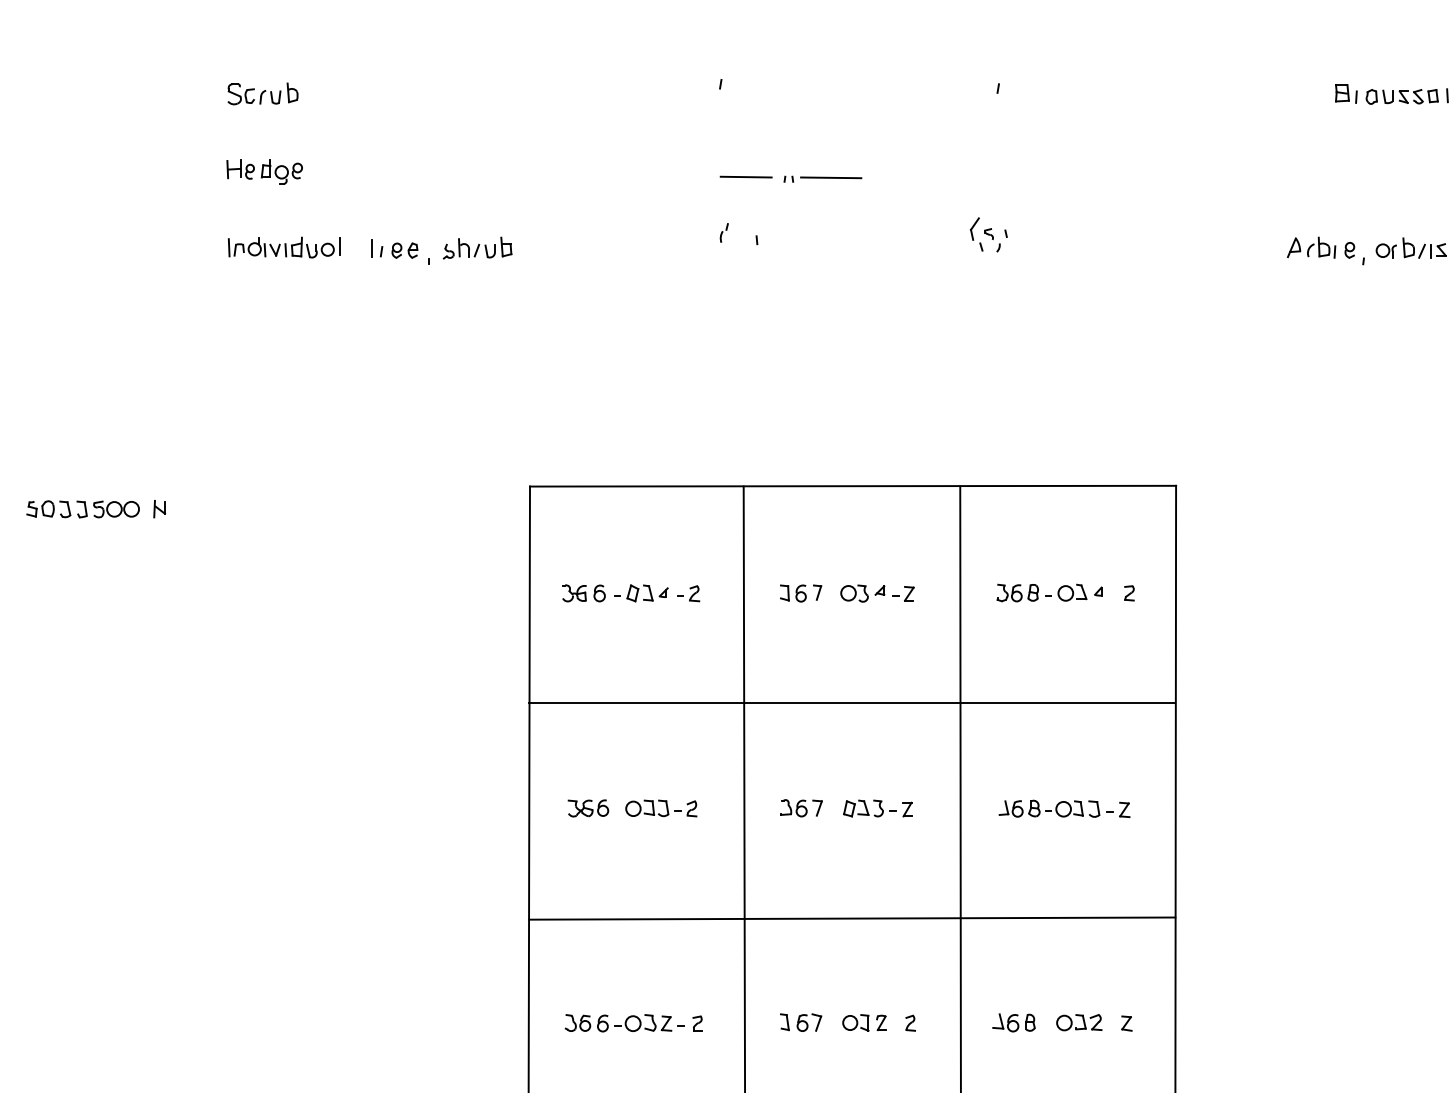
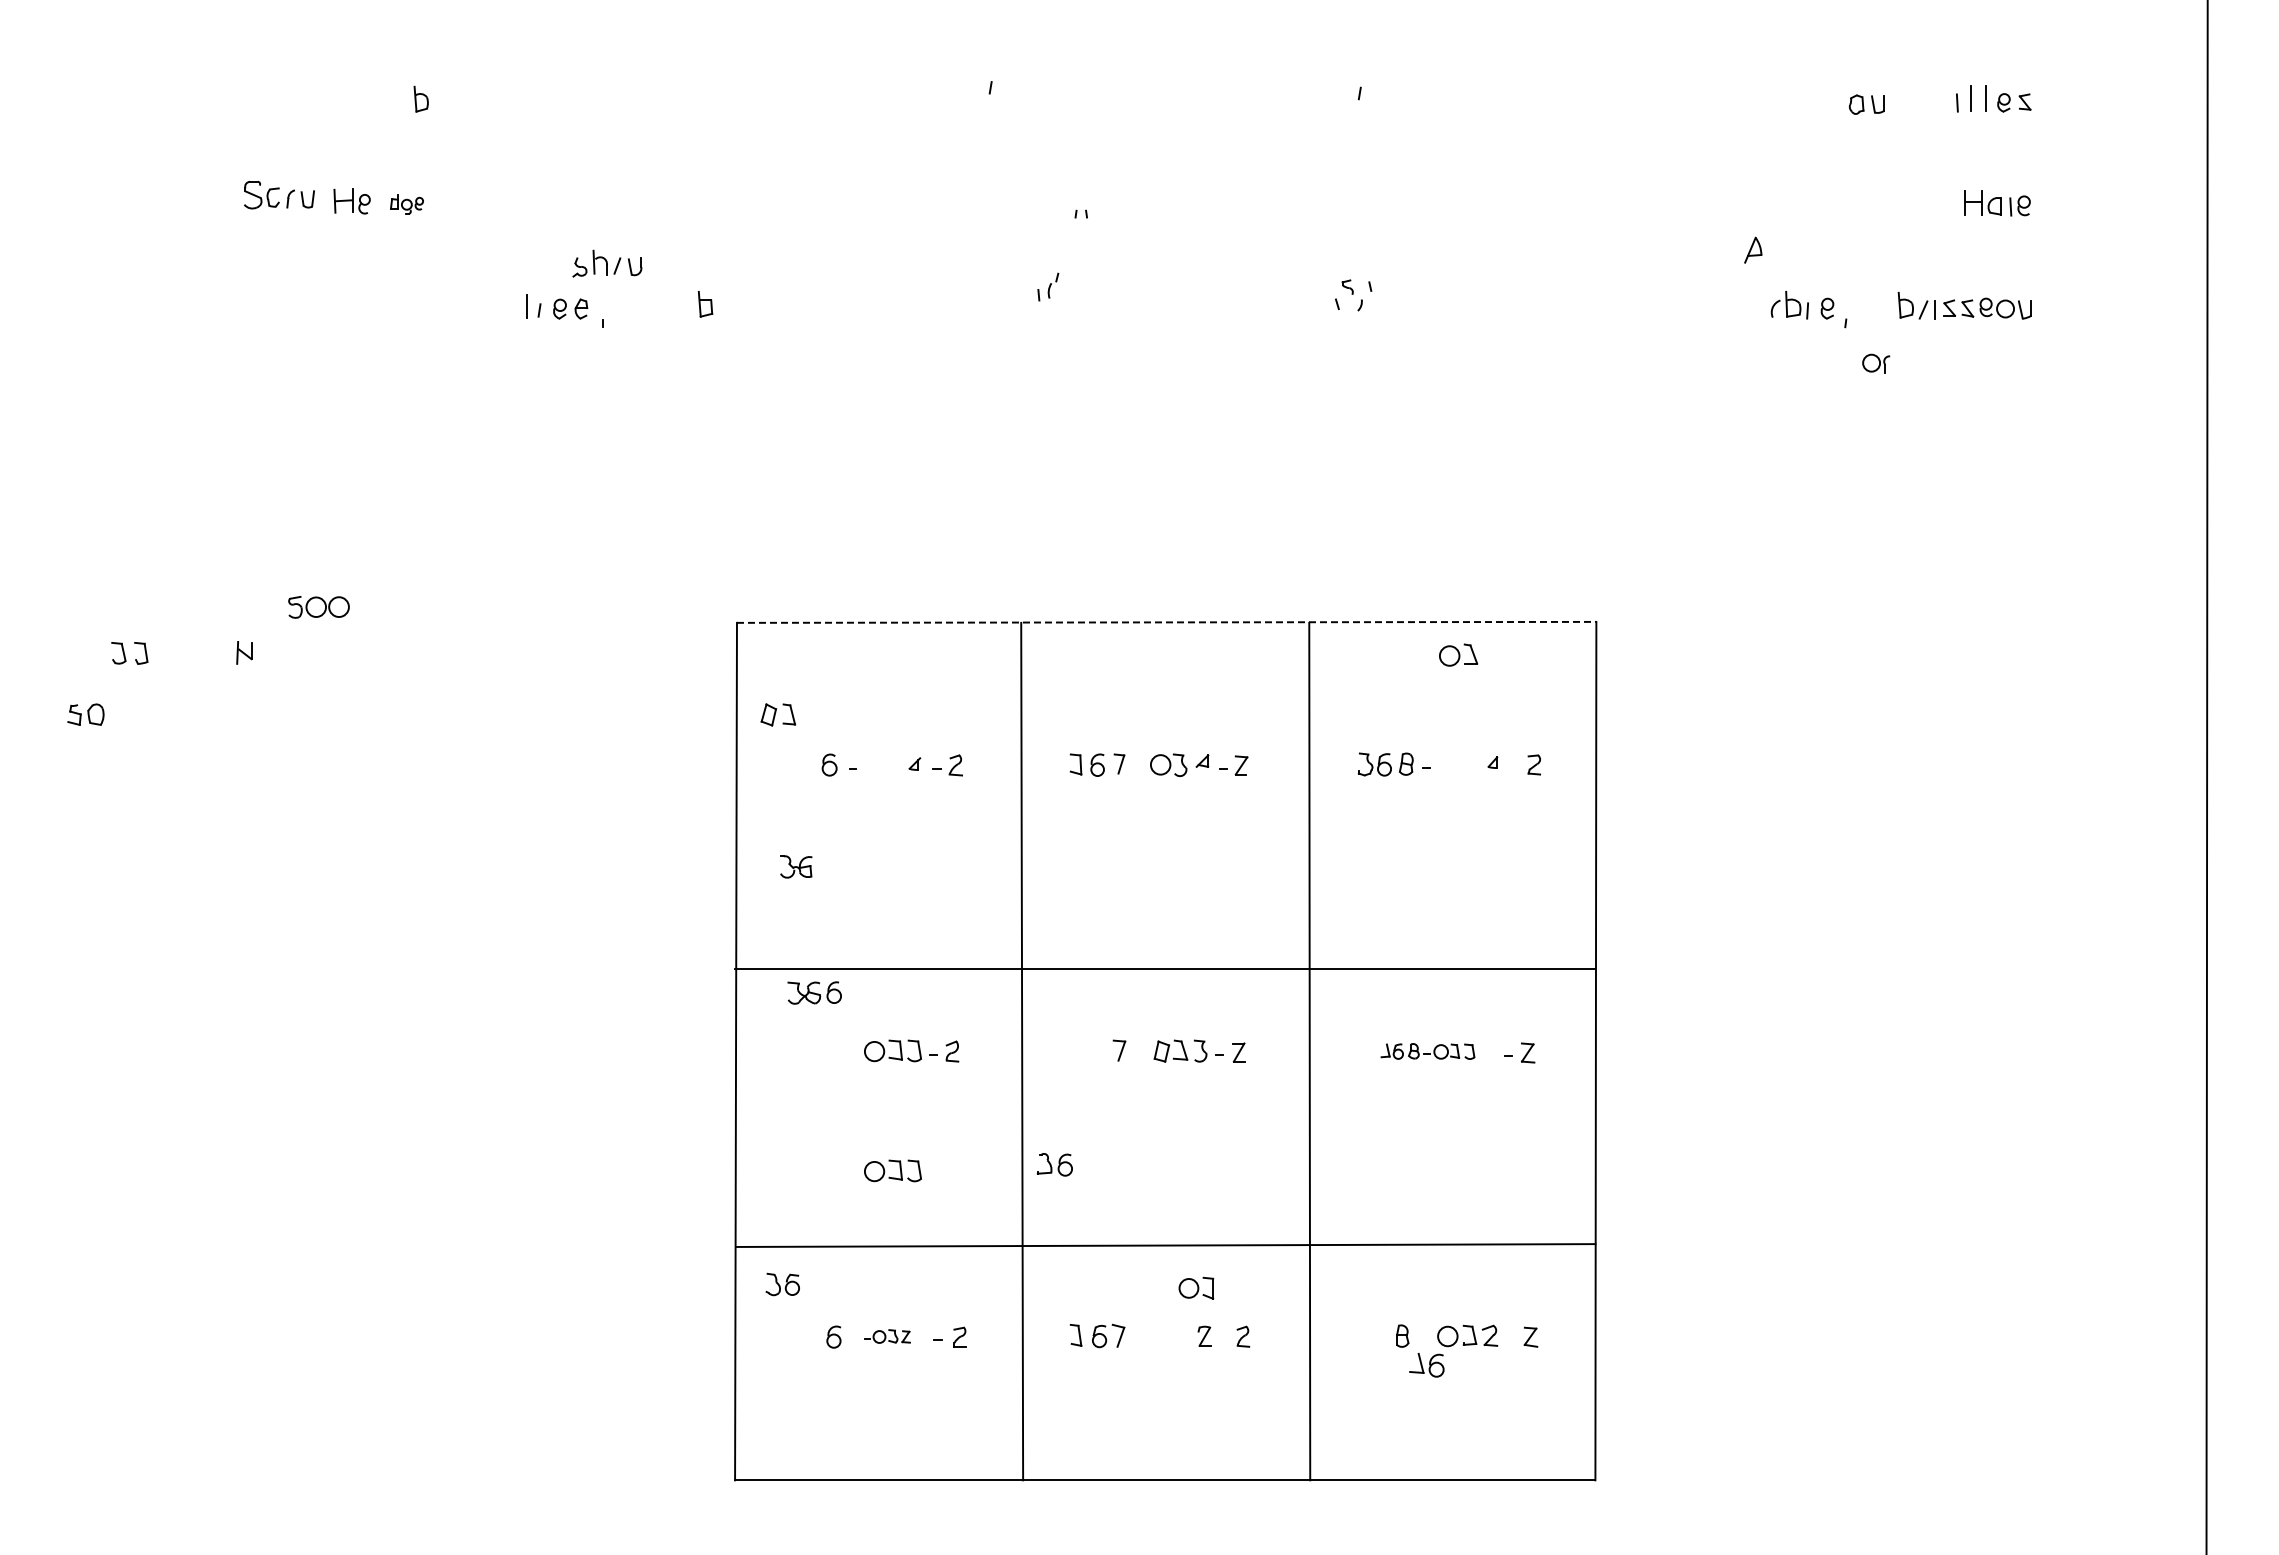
part: (254, 93) -> (279, 194), moved
part: (1346, 93) -> (1822, 100), removed
part: (1419, 96) -> (1919, 104), removed
part: (281, 172) -> (406, 204), size x0.6
line: (746, 176) -> (1024, 210), removed
line: (831, 177) -> (1137, 211), removed
part: (974, 229) -> (1328, 280), removed
part: (724, 232) -> (1053, 285), moved
part: (283, 247) -> (409, 305), removed
part: (1294, 247) -> (1753, 249), moved
part: (469, 248) -> (607, 263), moved
part: (1386, 250) -> (1876, 363), moved
line: (852, 486) -> (1166, 622), solid -> dashed
part: (40, 508) -> (85, 714), moved
part: (116, 509) -> (318, 607), moved
part: (1072, 592) -> (1458, 654), moved
part: (574, 593) -> (796, 866), moved
part: (640, 593) -> (778, 714), moved
line: (852, 702) -> (1165, 968), moved
part: (588, 808) -> (814, 992), moved
part: (793, 808) -> (1054, 1164), moved
part: (1049, 808) -> (1427, 1051), size x0.7
part: (644, 902) -> (889, 1176), added
line: (852, 918) -> (1165, 1245), moved
part: (855, 1022) -> (1196, 1287), moved
part: (577, 1023) -> (782, 1284), moved
part: (643, 1023) -> (887, 1336), size x0.6
part: (1005, 1023) -> (1426, 1365), moved

